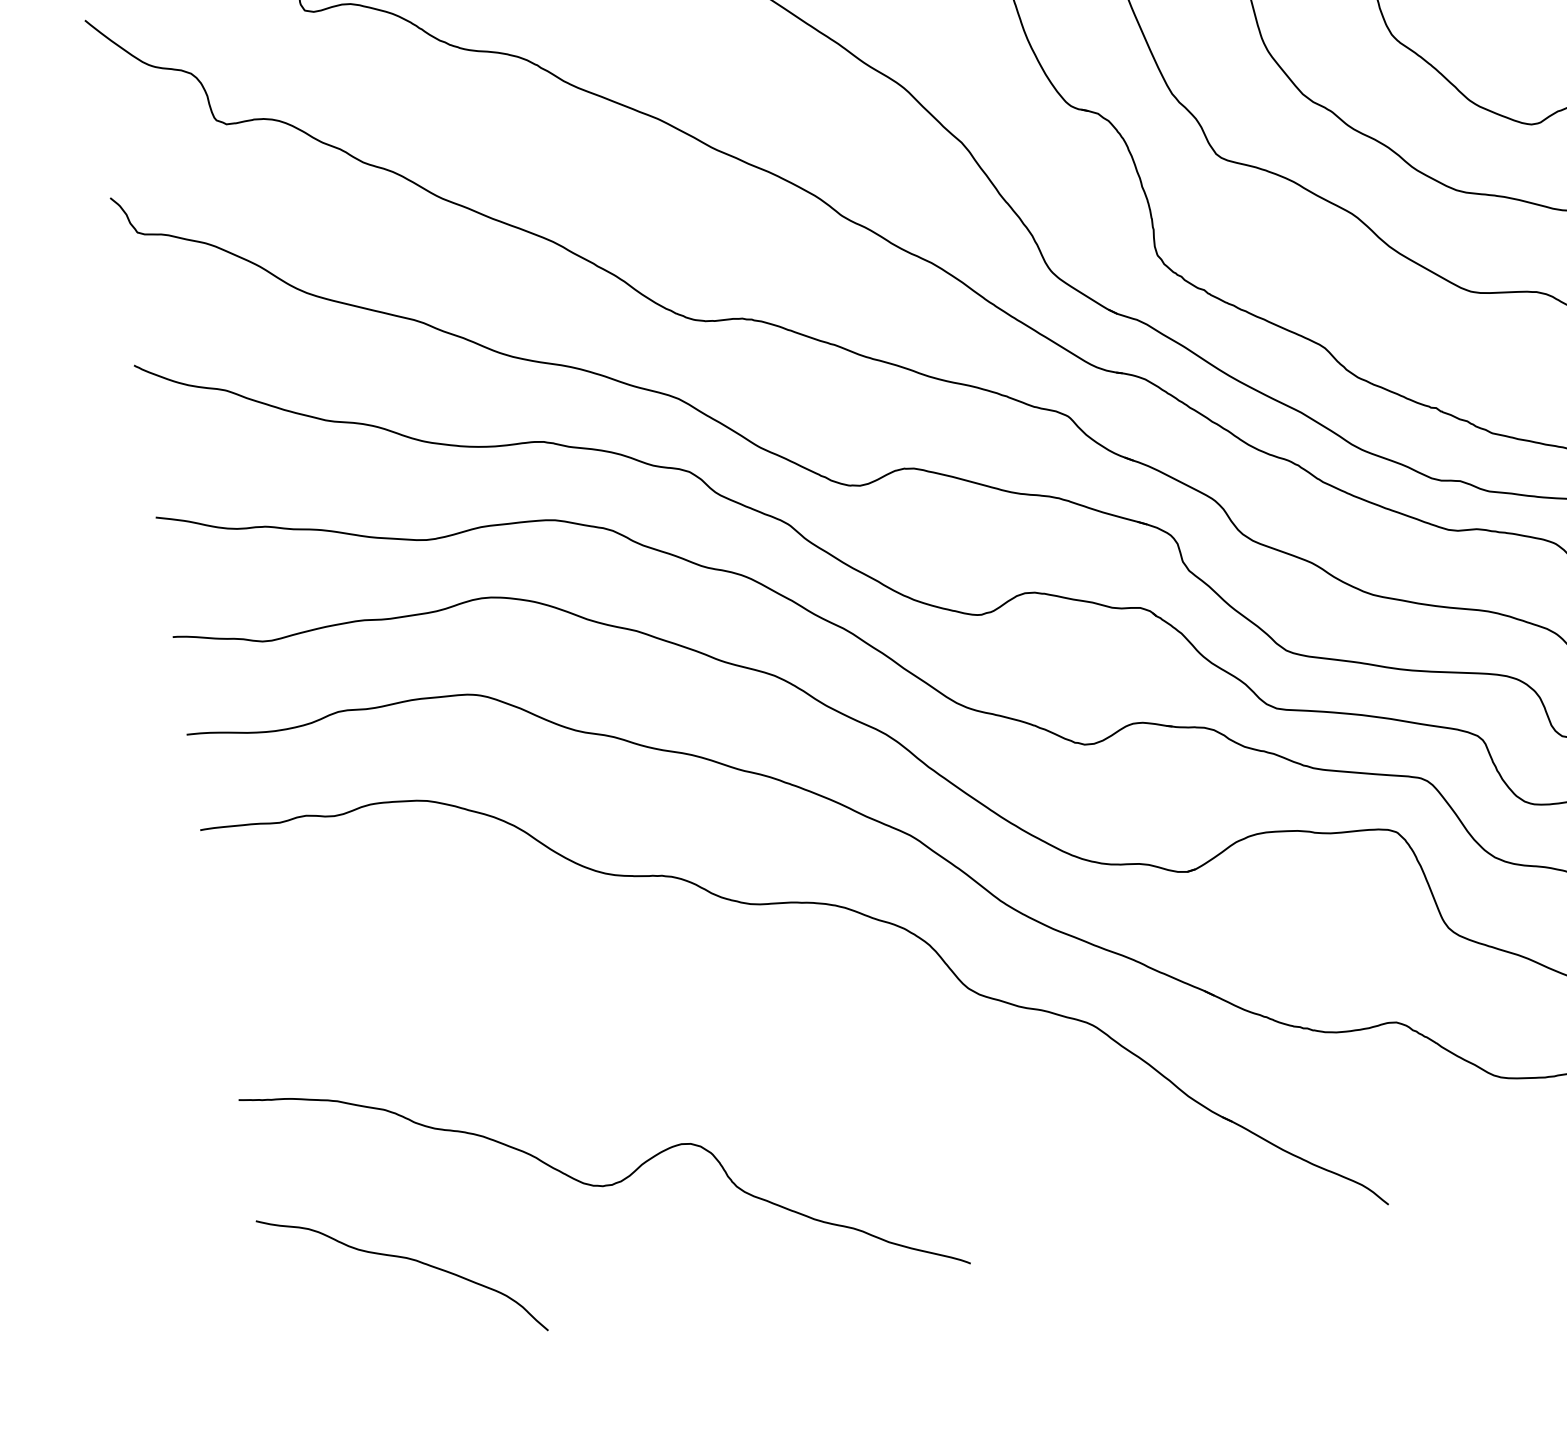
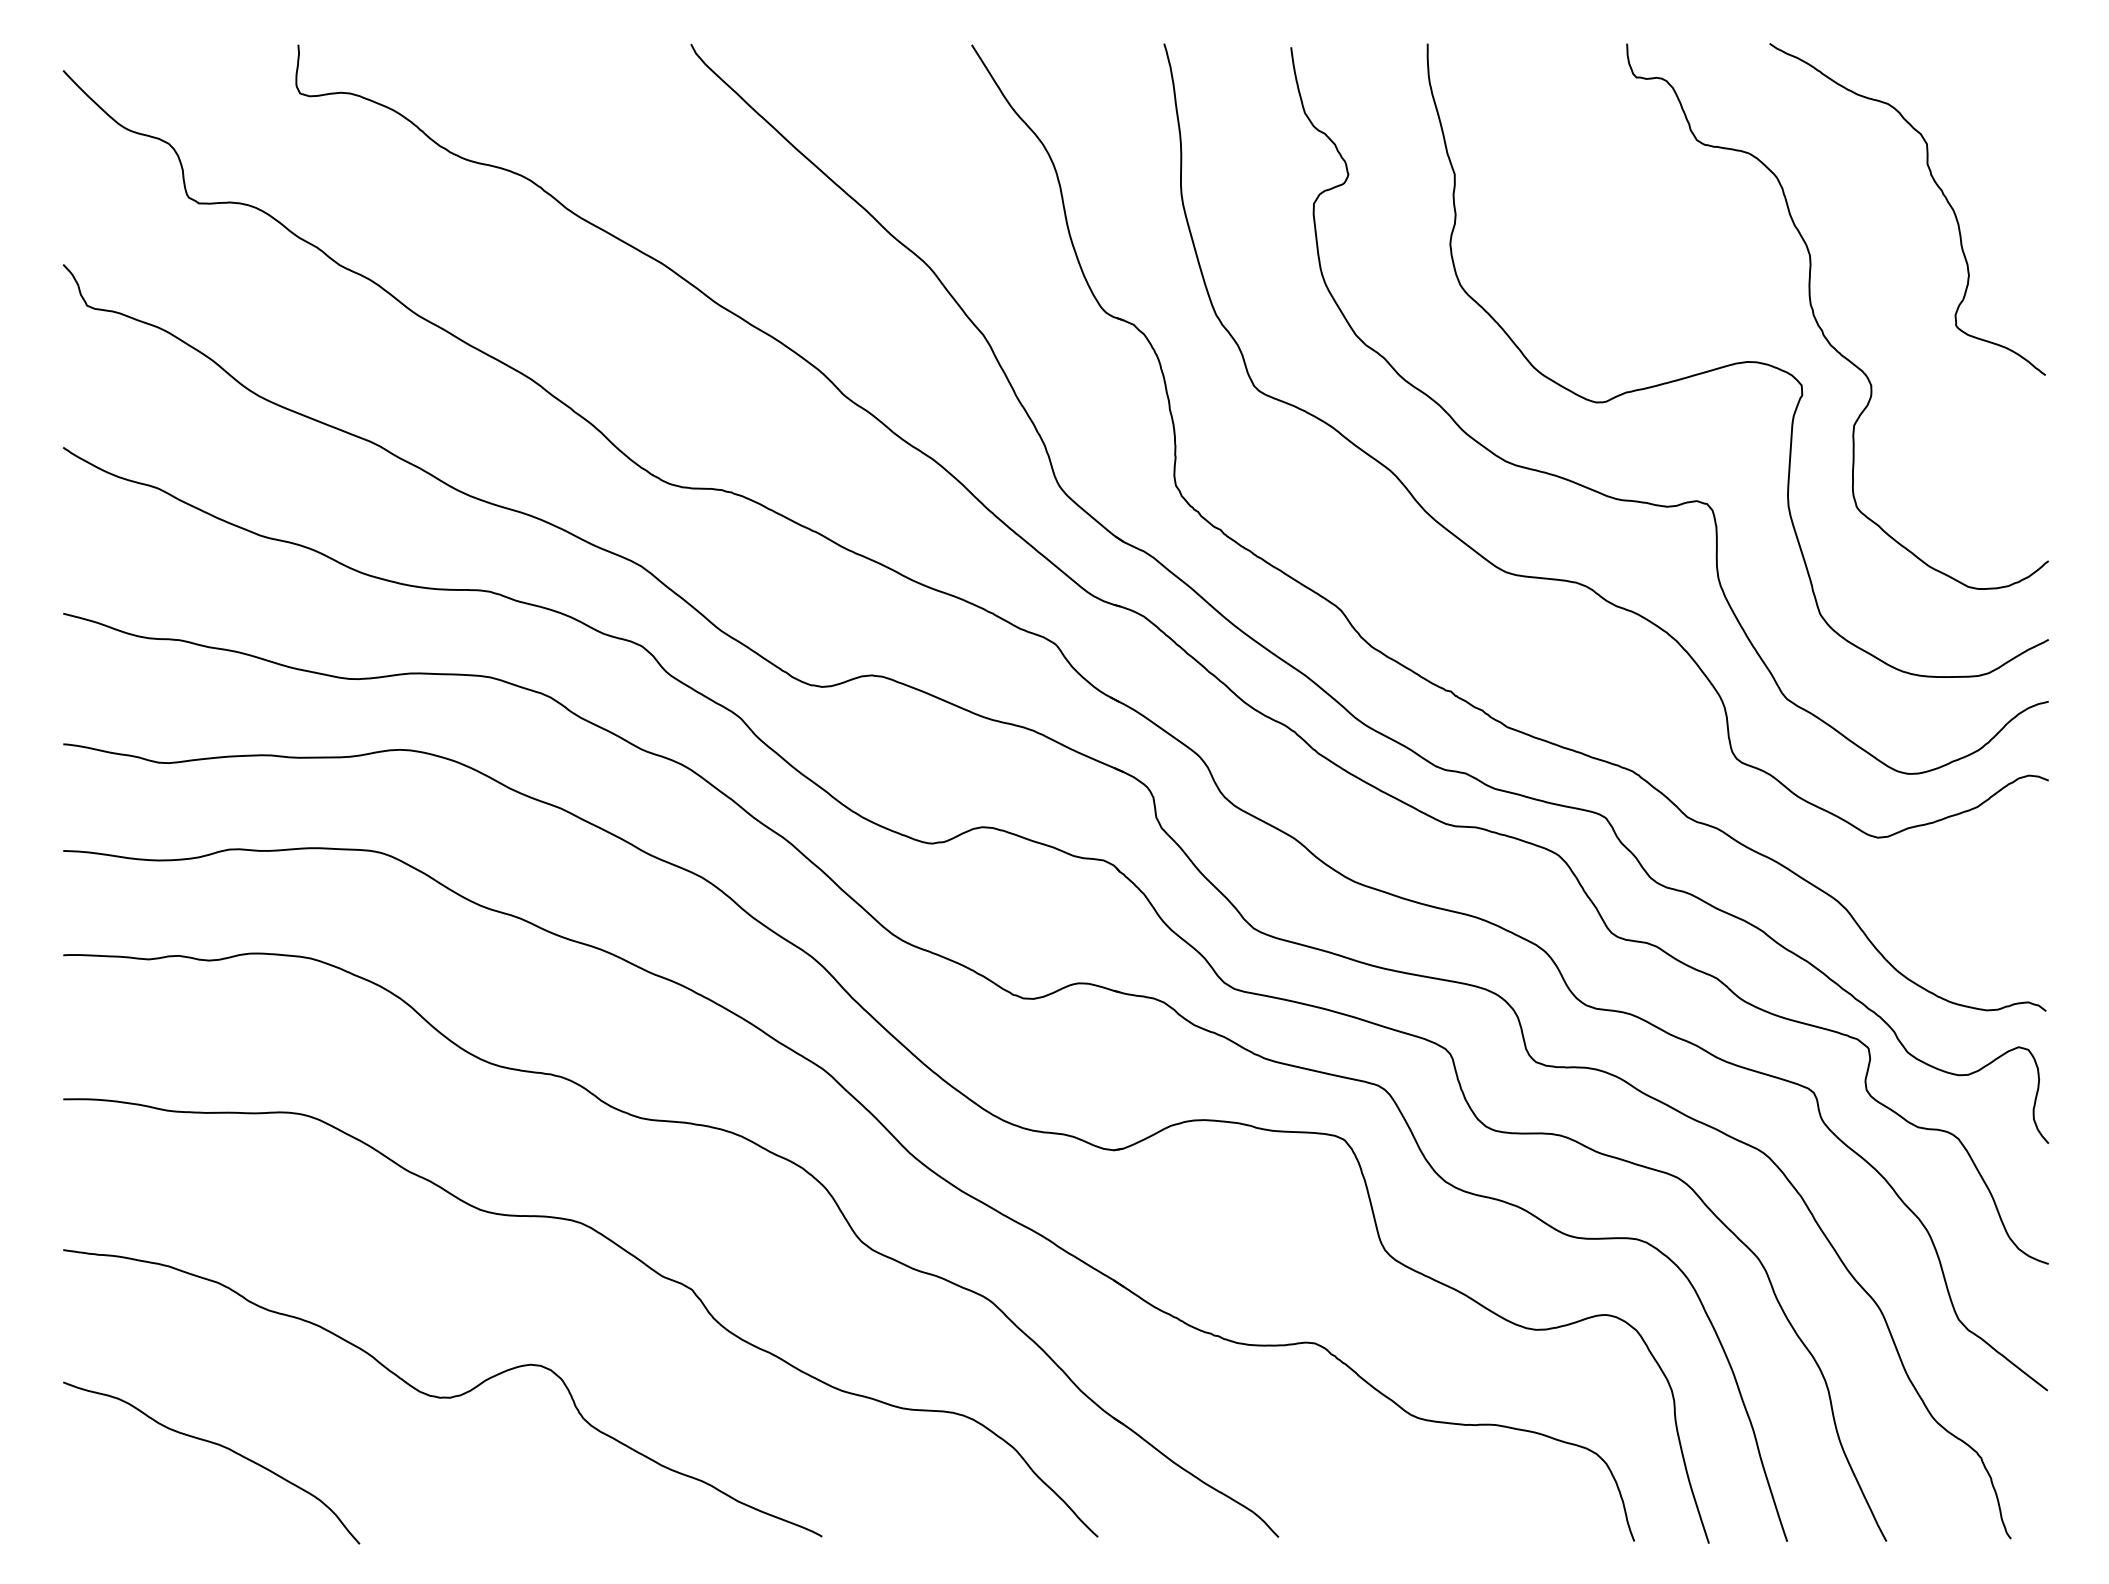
curve: (752, 1028) -> (624, 1251), added

